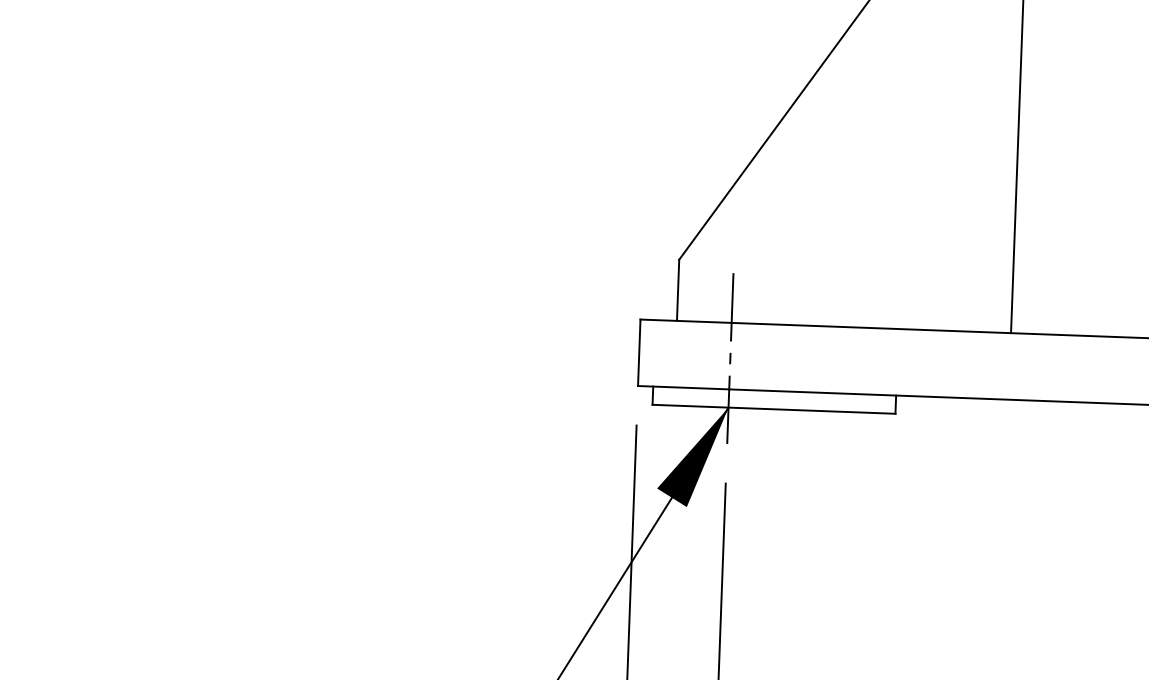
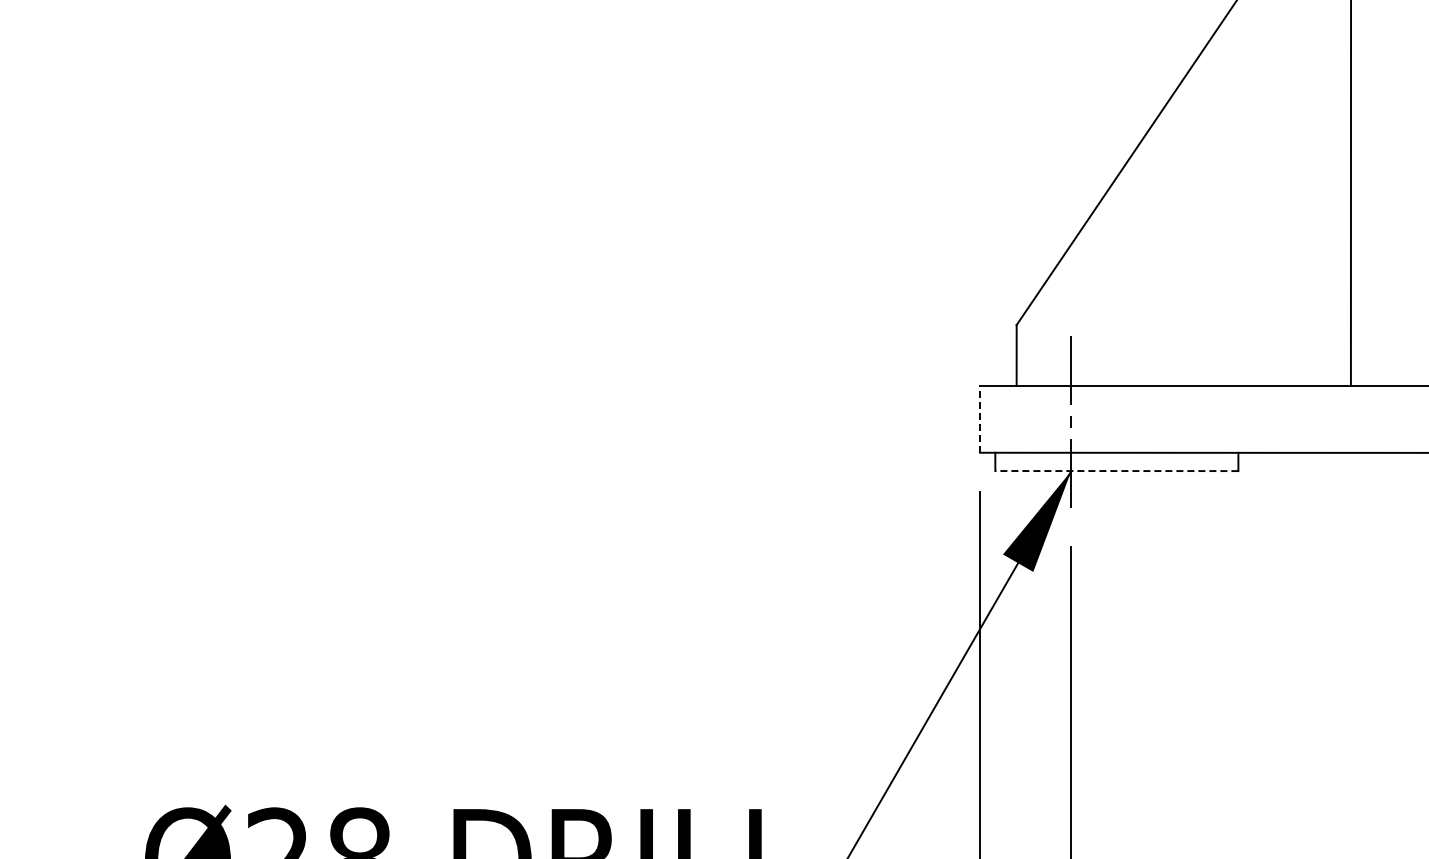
line: (639, 352) -> (980, 419), solid -> dashed
line: (773, 409) -> (1116, 471), solid -> dashed

